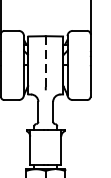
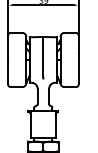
line: (45, 61) -> (43, 56), dashed -> solid

